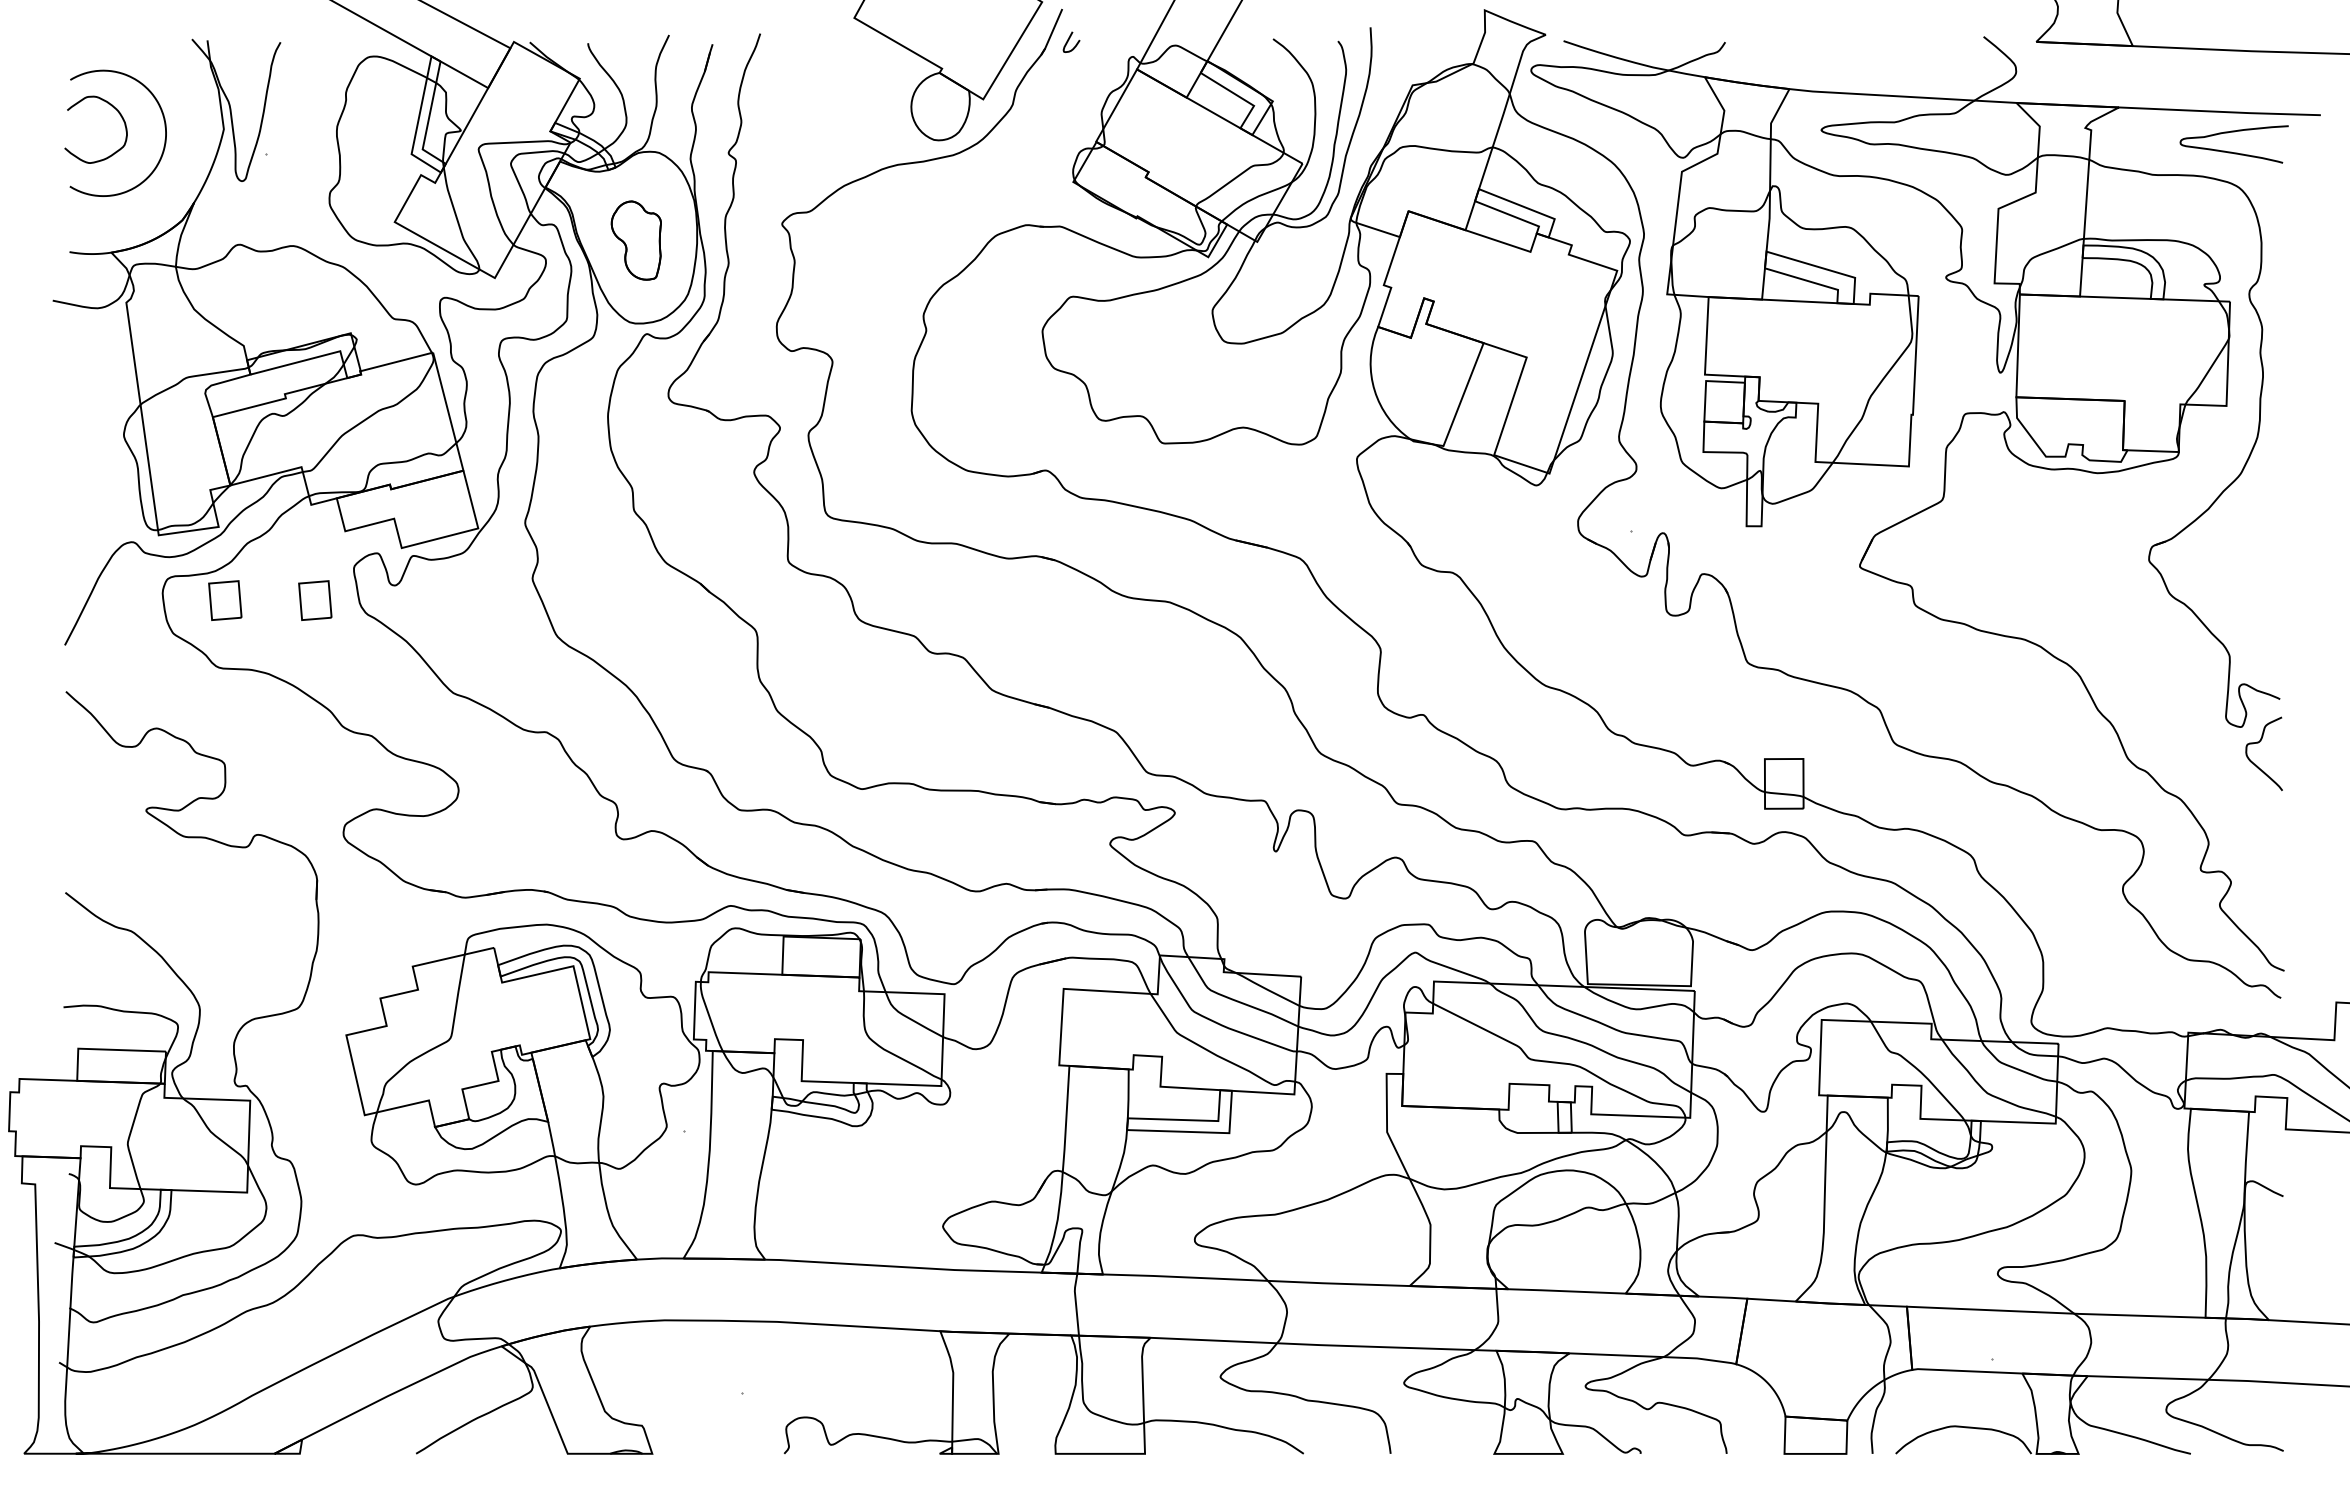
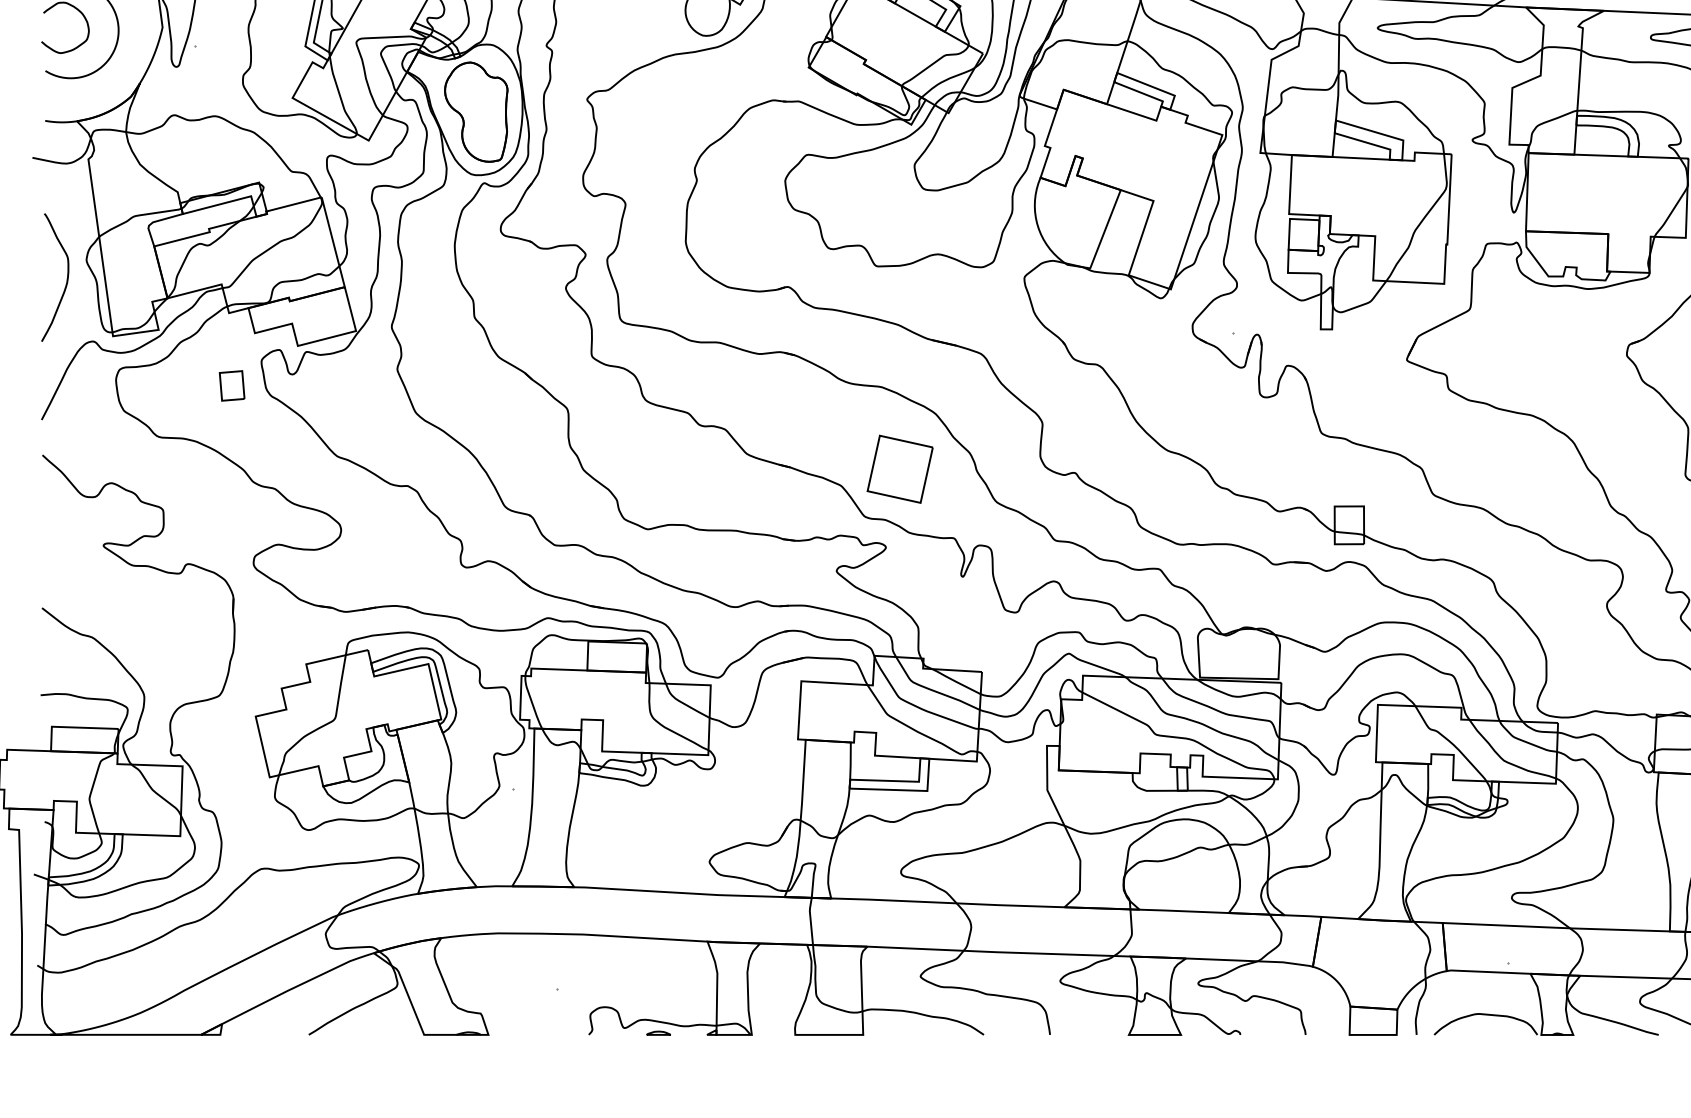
part: (636, 240) -> (476, 112), size x1.67
curve: (97, 462) -> (66, 280), added
part: (225, 600) -> (163, 385), removed
part: (1193, 710) -> (900, 469), added
part: (876, 1451) -> (658, 1033), added

